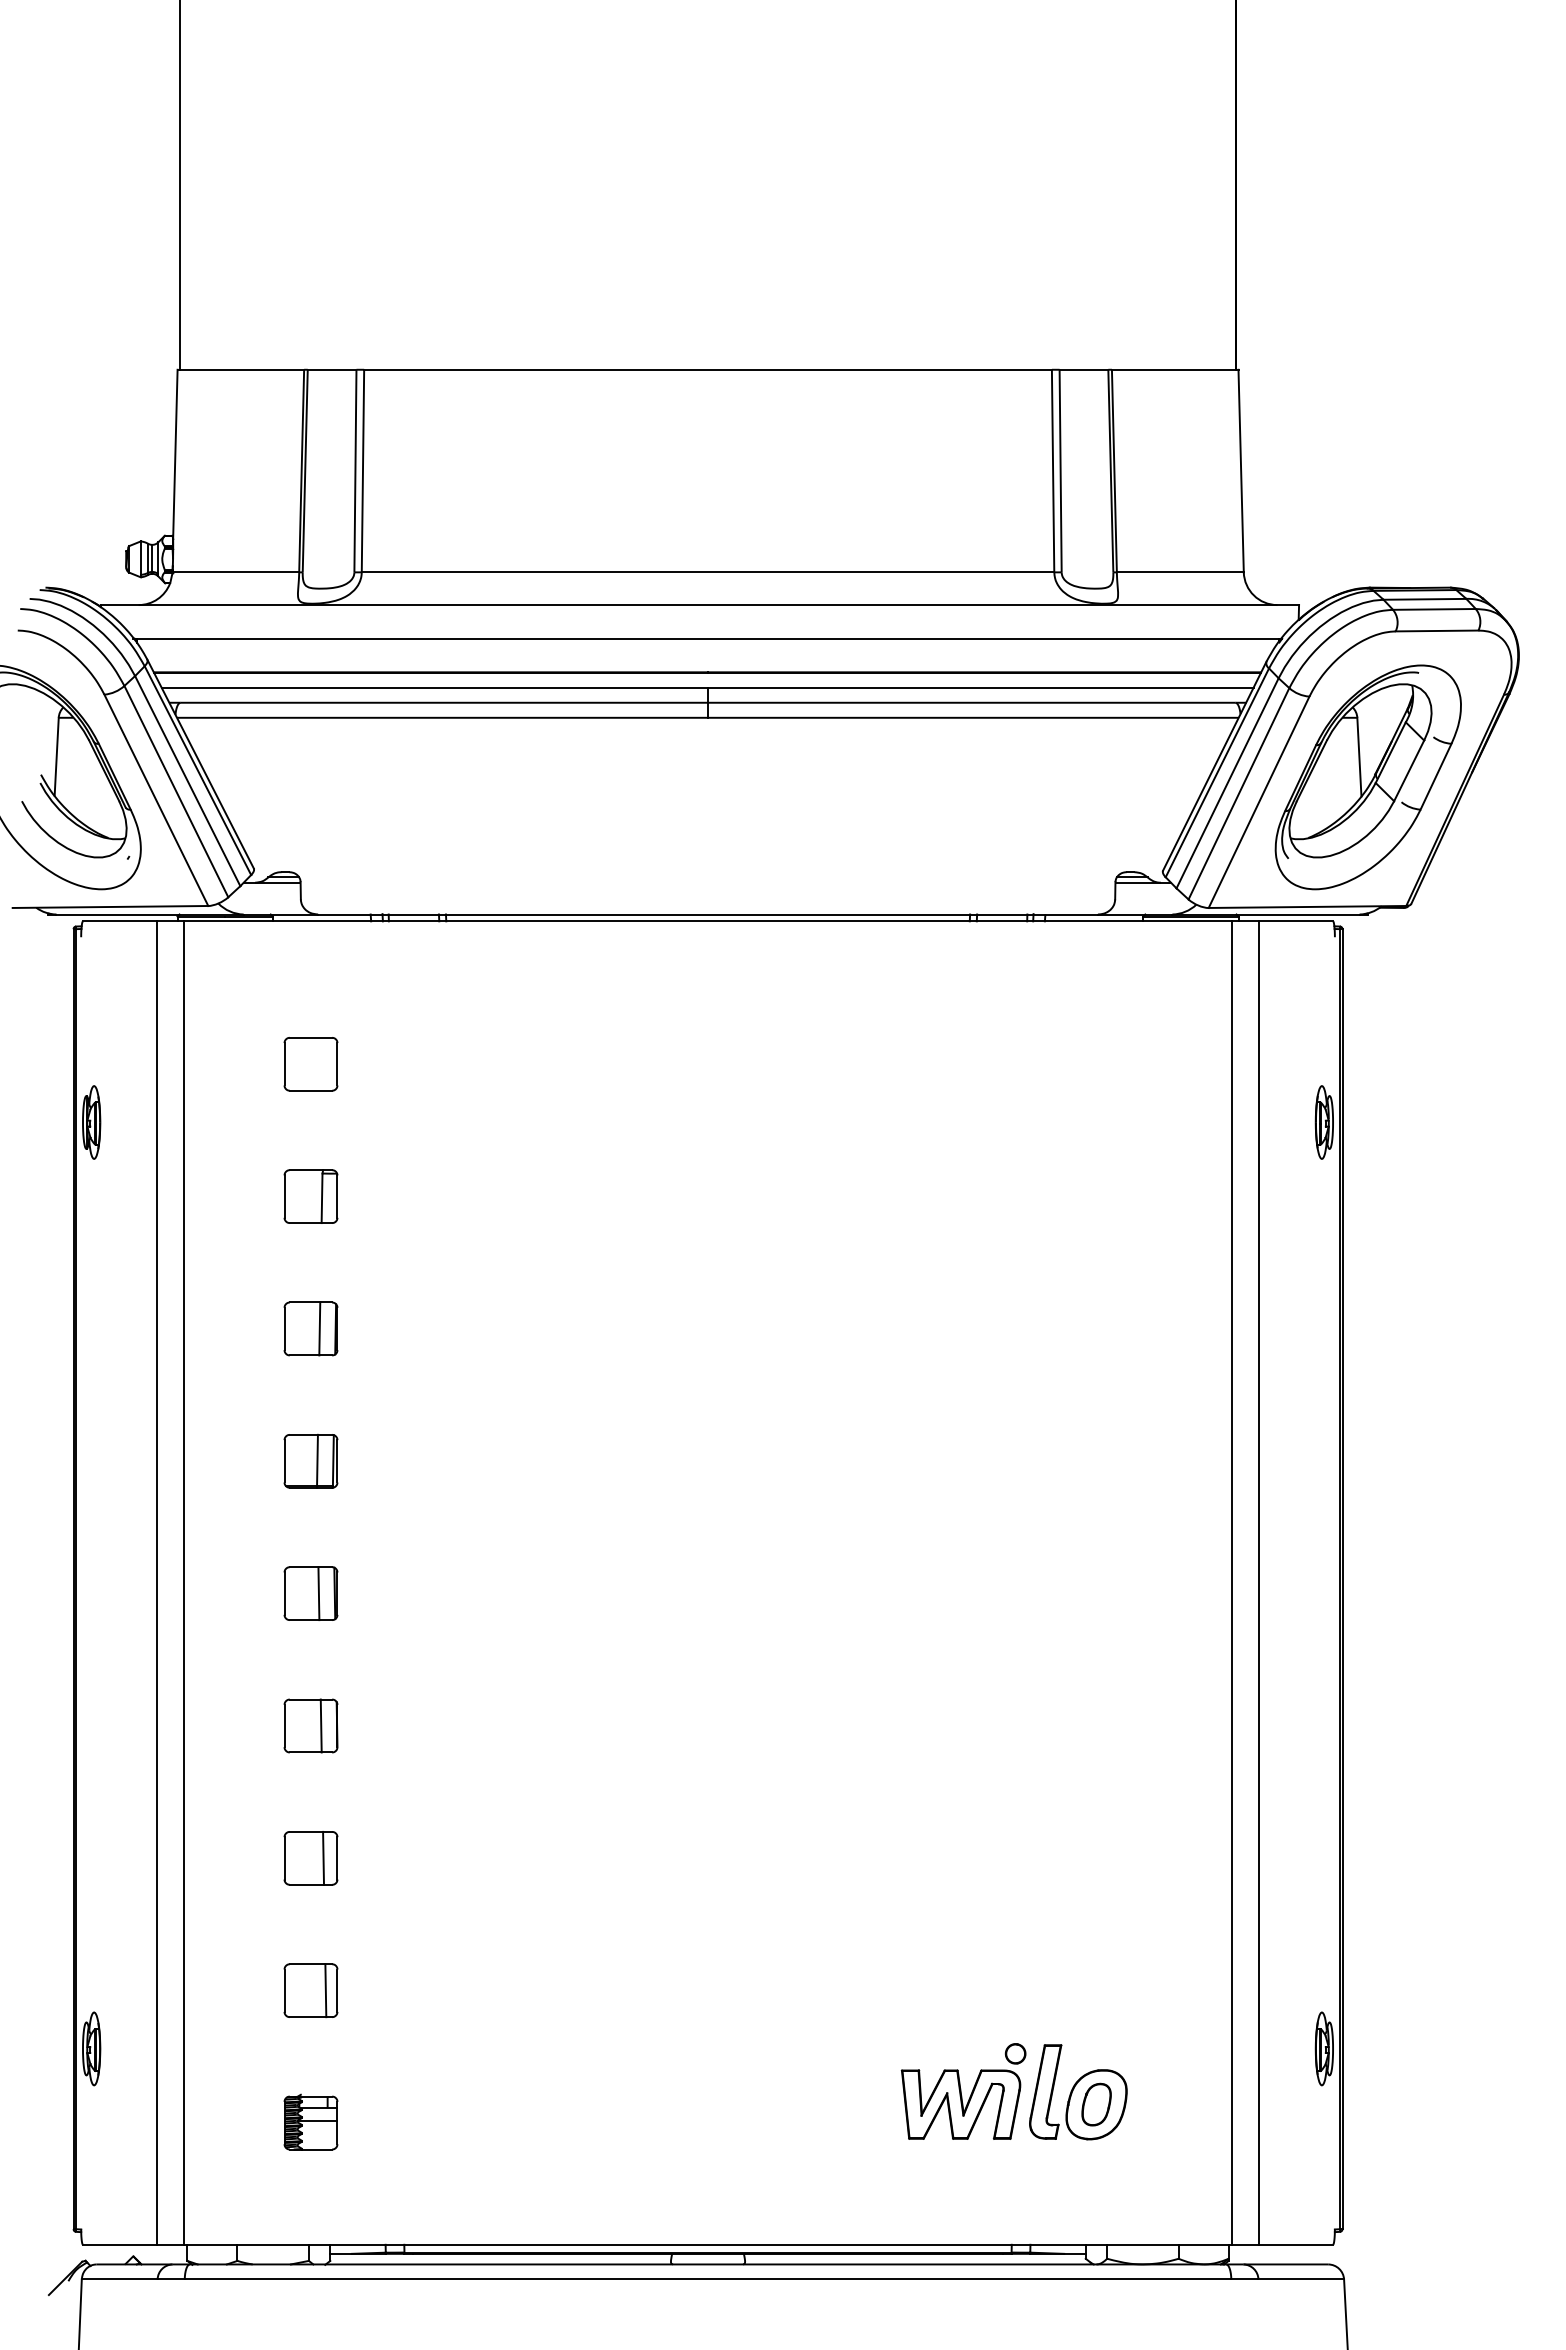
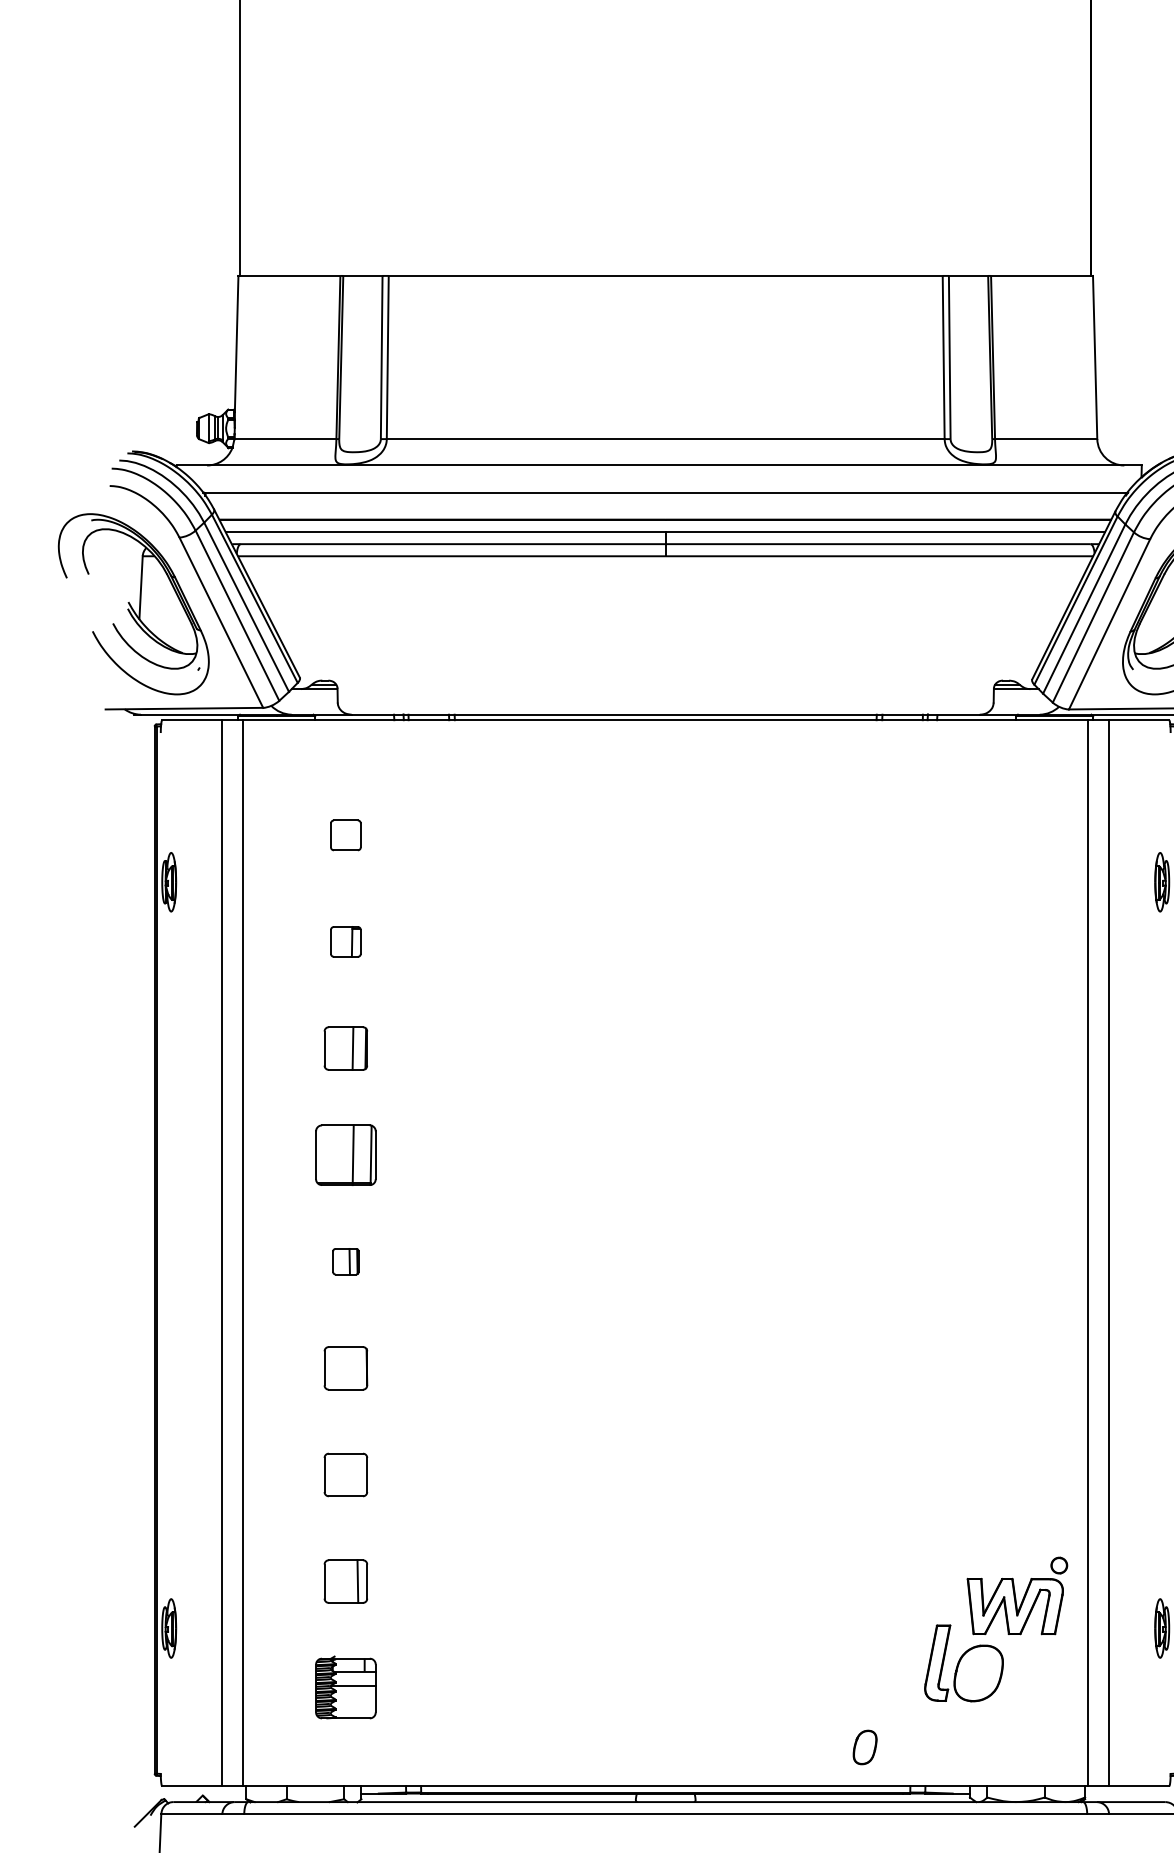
part: (310, 1064) -> (345, 835), size x0.7
part: (310, 1196) -> (345, 941), size x0.7
part: (310, 1460) -> (345, 1154), size x1.4
part: (310, 1593) -> (345, 1261), size x0.6
line: (320, 1725) -> (353, 1367), removed
line: (323, 1857) -> (355, 1474), removed
part: (963, 2091) -> (1017, 1595), moved
part: (1096, 2104) -> (865, 1747), moved
part: (310, 2121) -> (345, 1686), size x1.4

